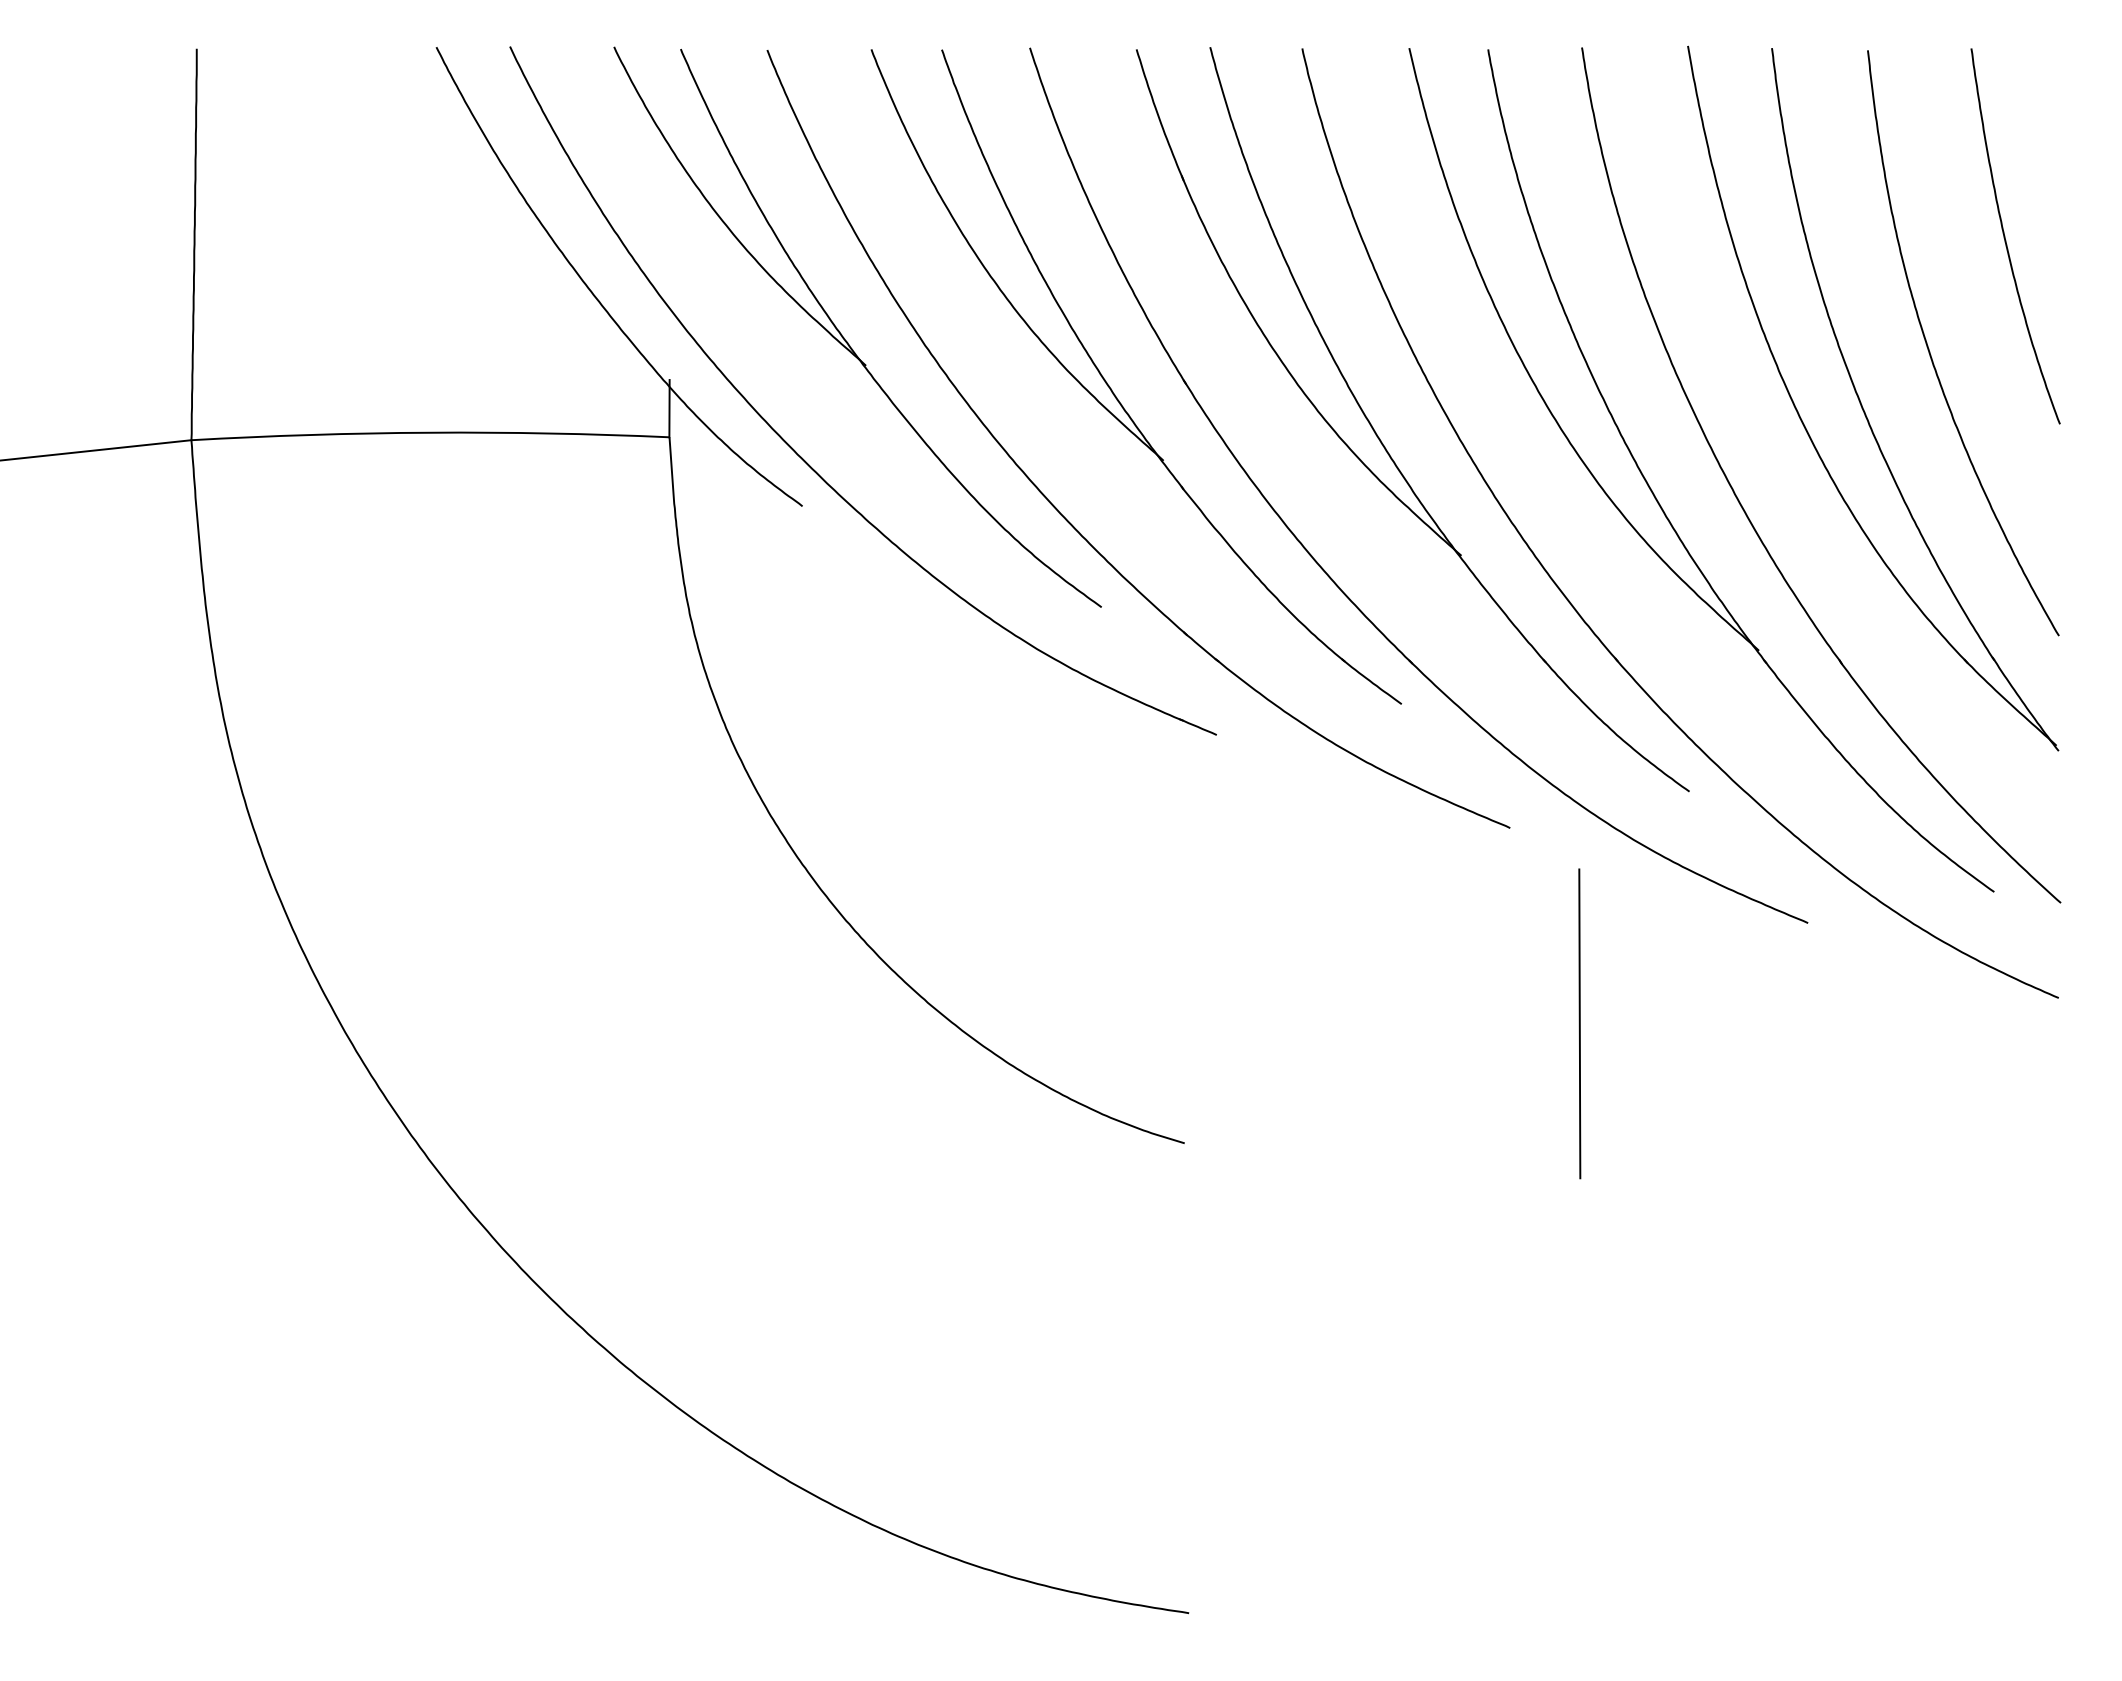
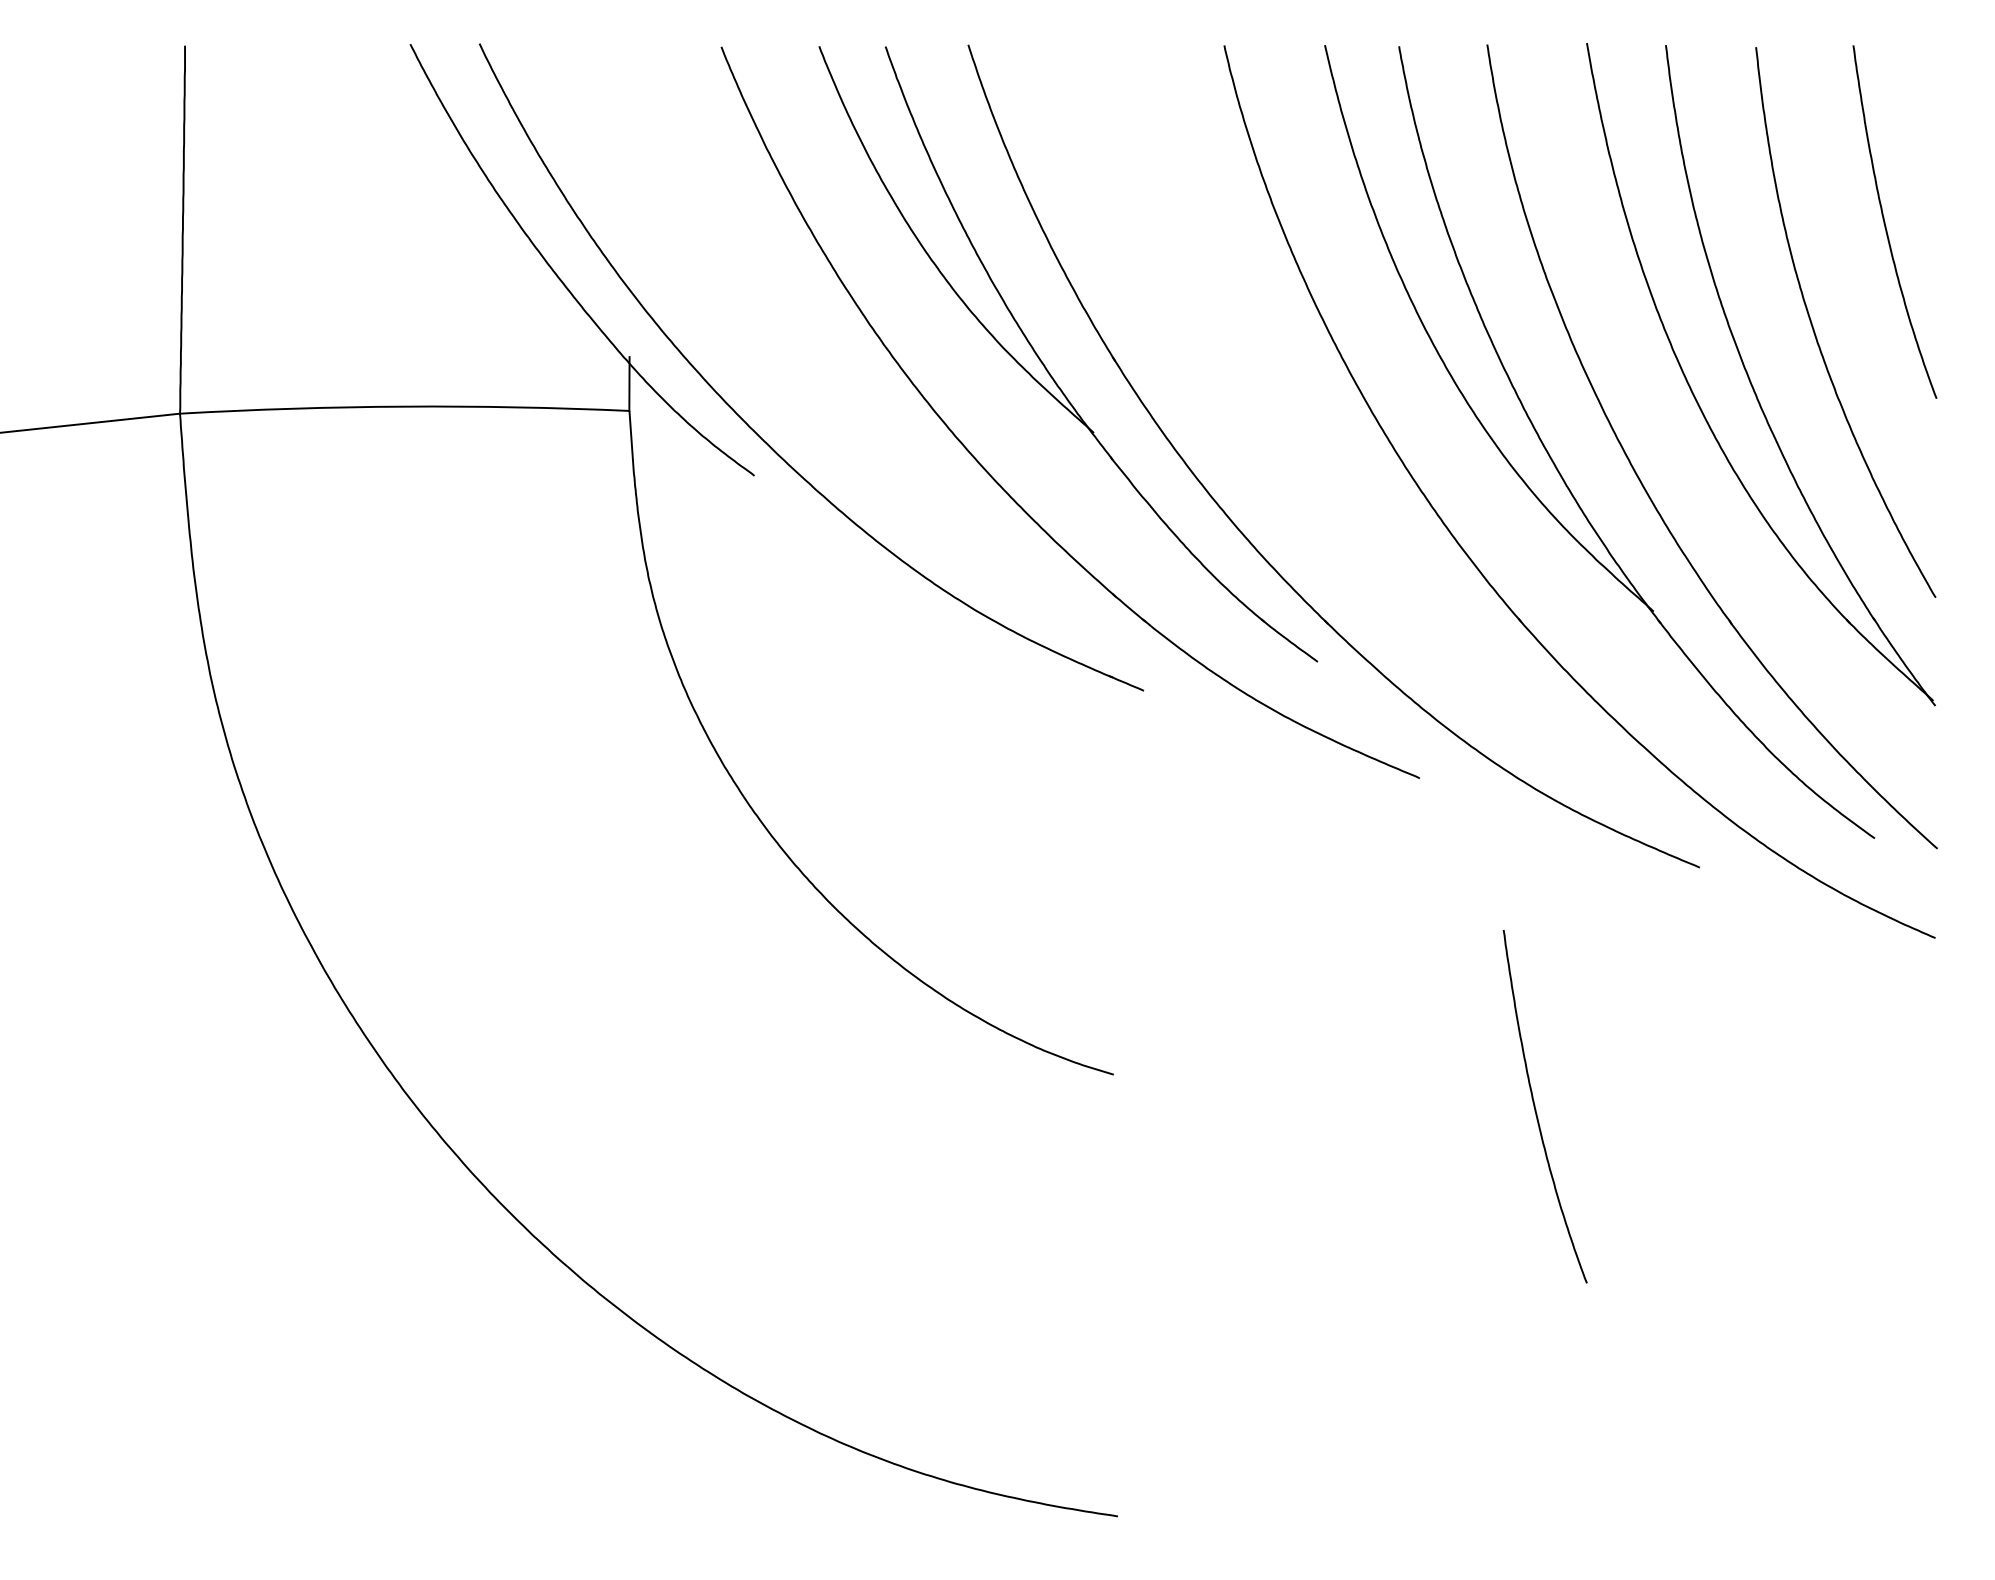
part: (842, 334) -> (792, 314), removed
part: (1380, 438) -> (1297, 412), removed
line: (1579, 1023) -> (1484, 962), removed
curve: (1634, 1181) -> (1536, 1110), added

